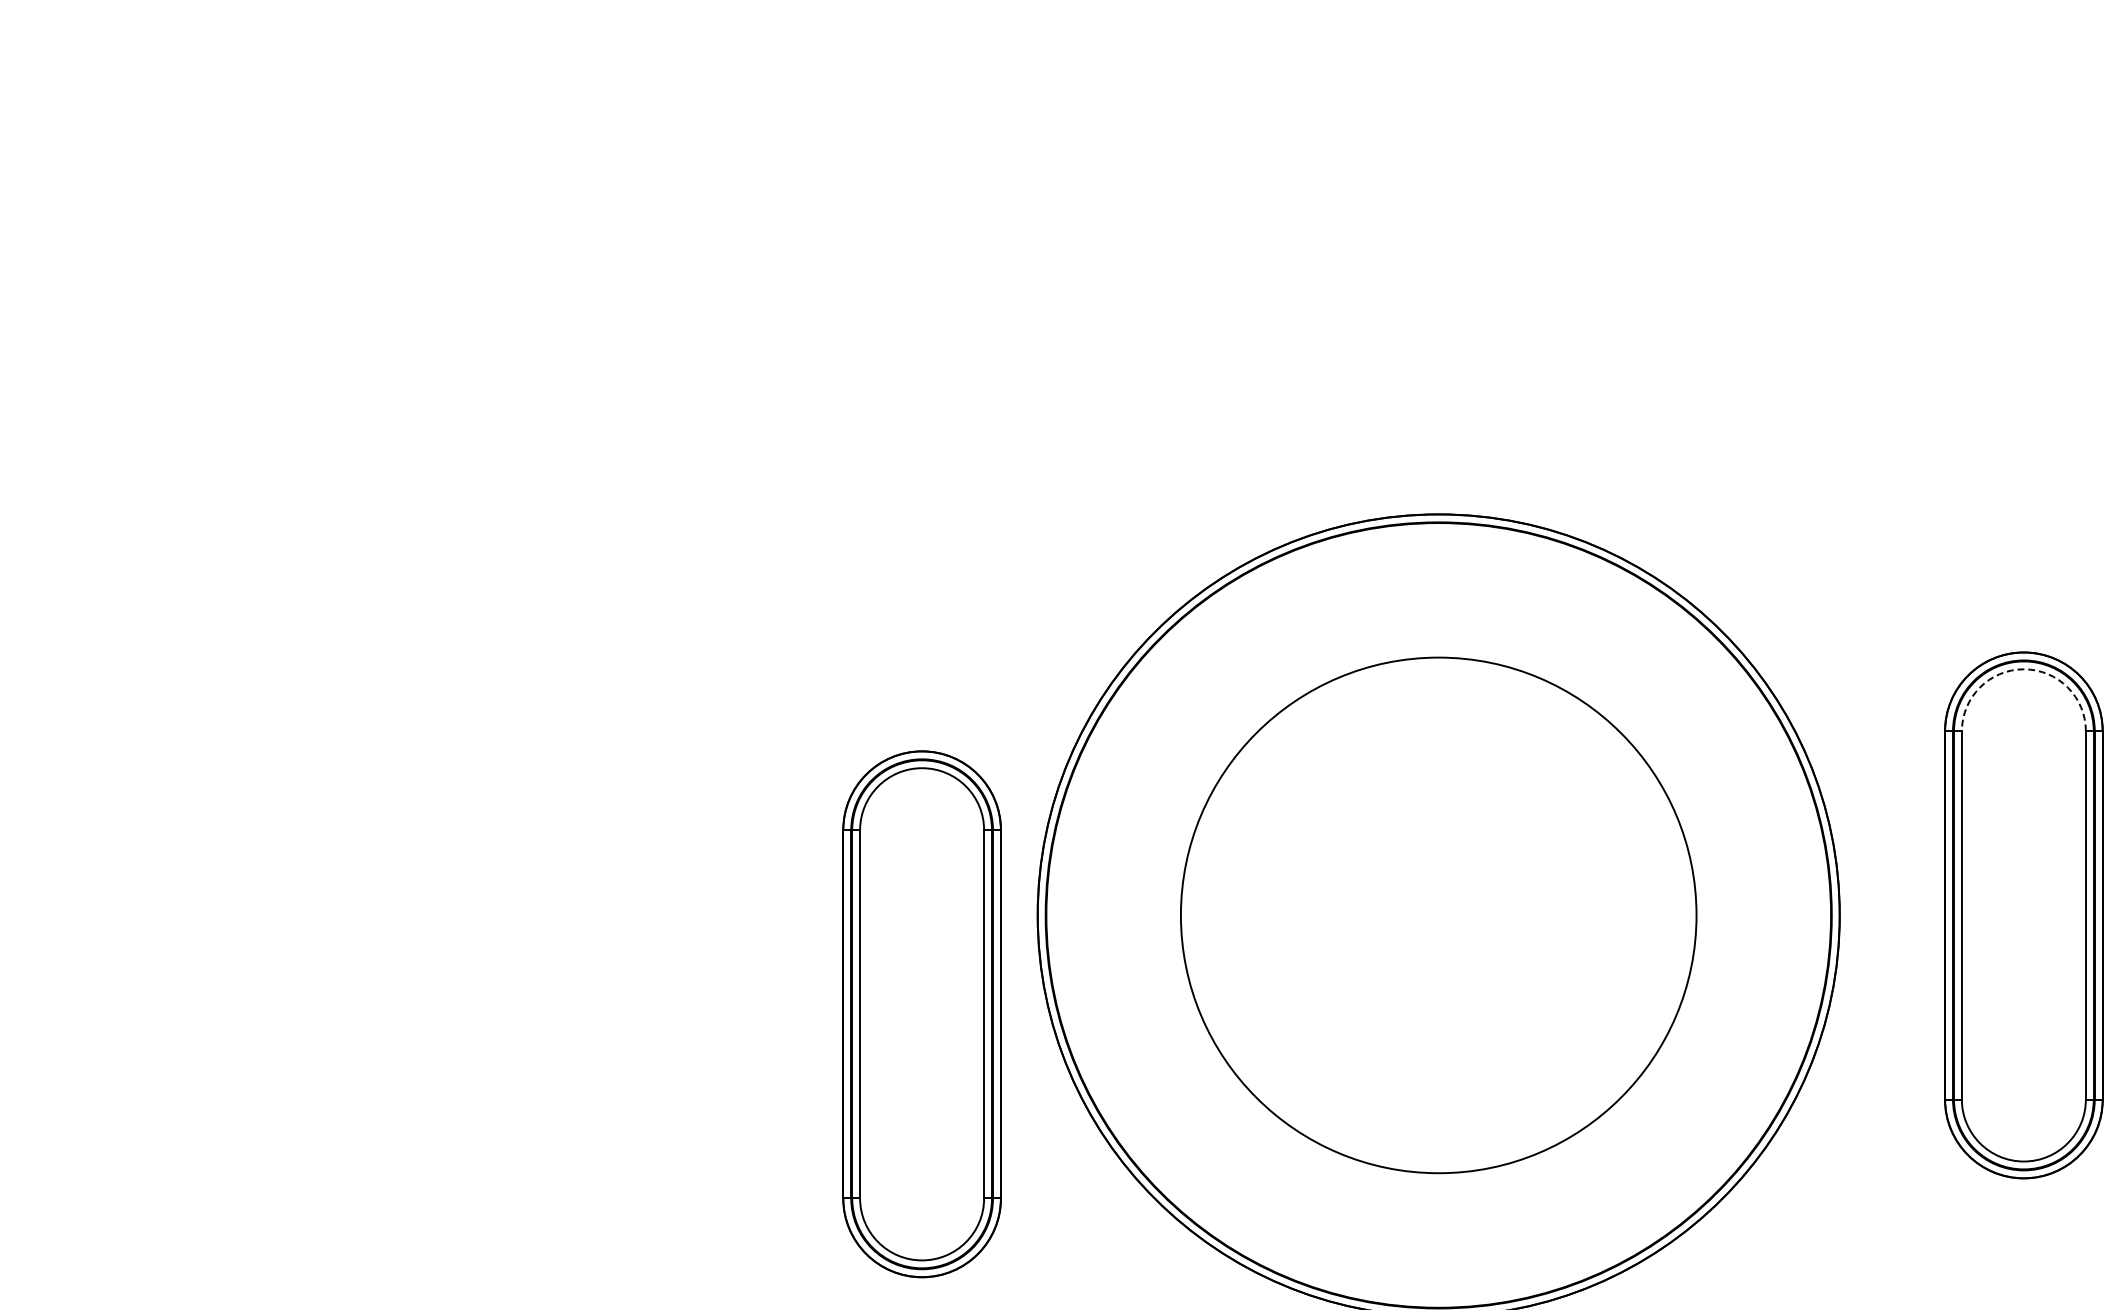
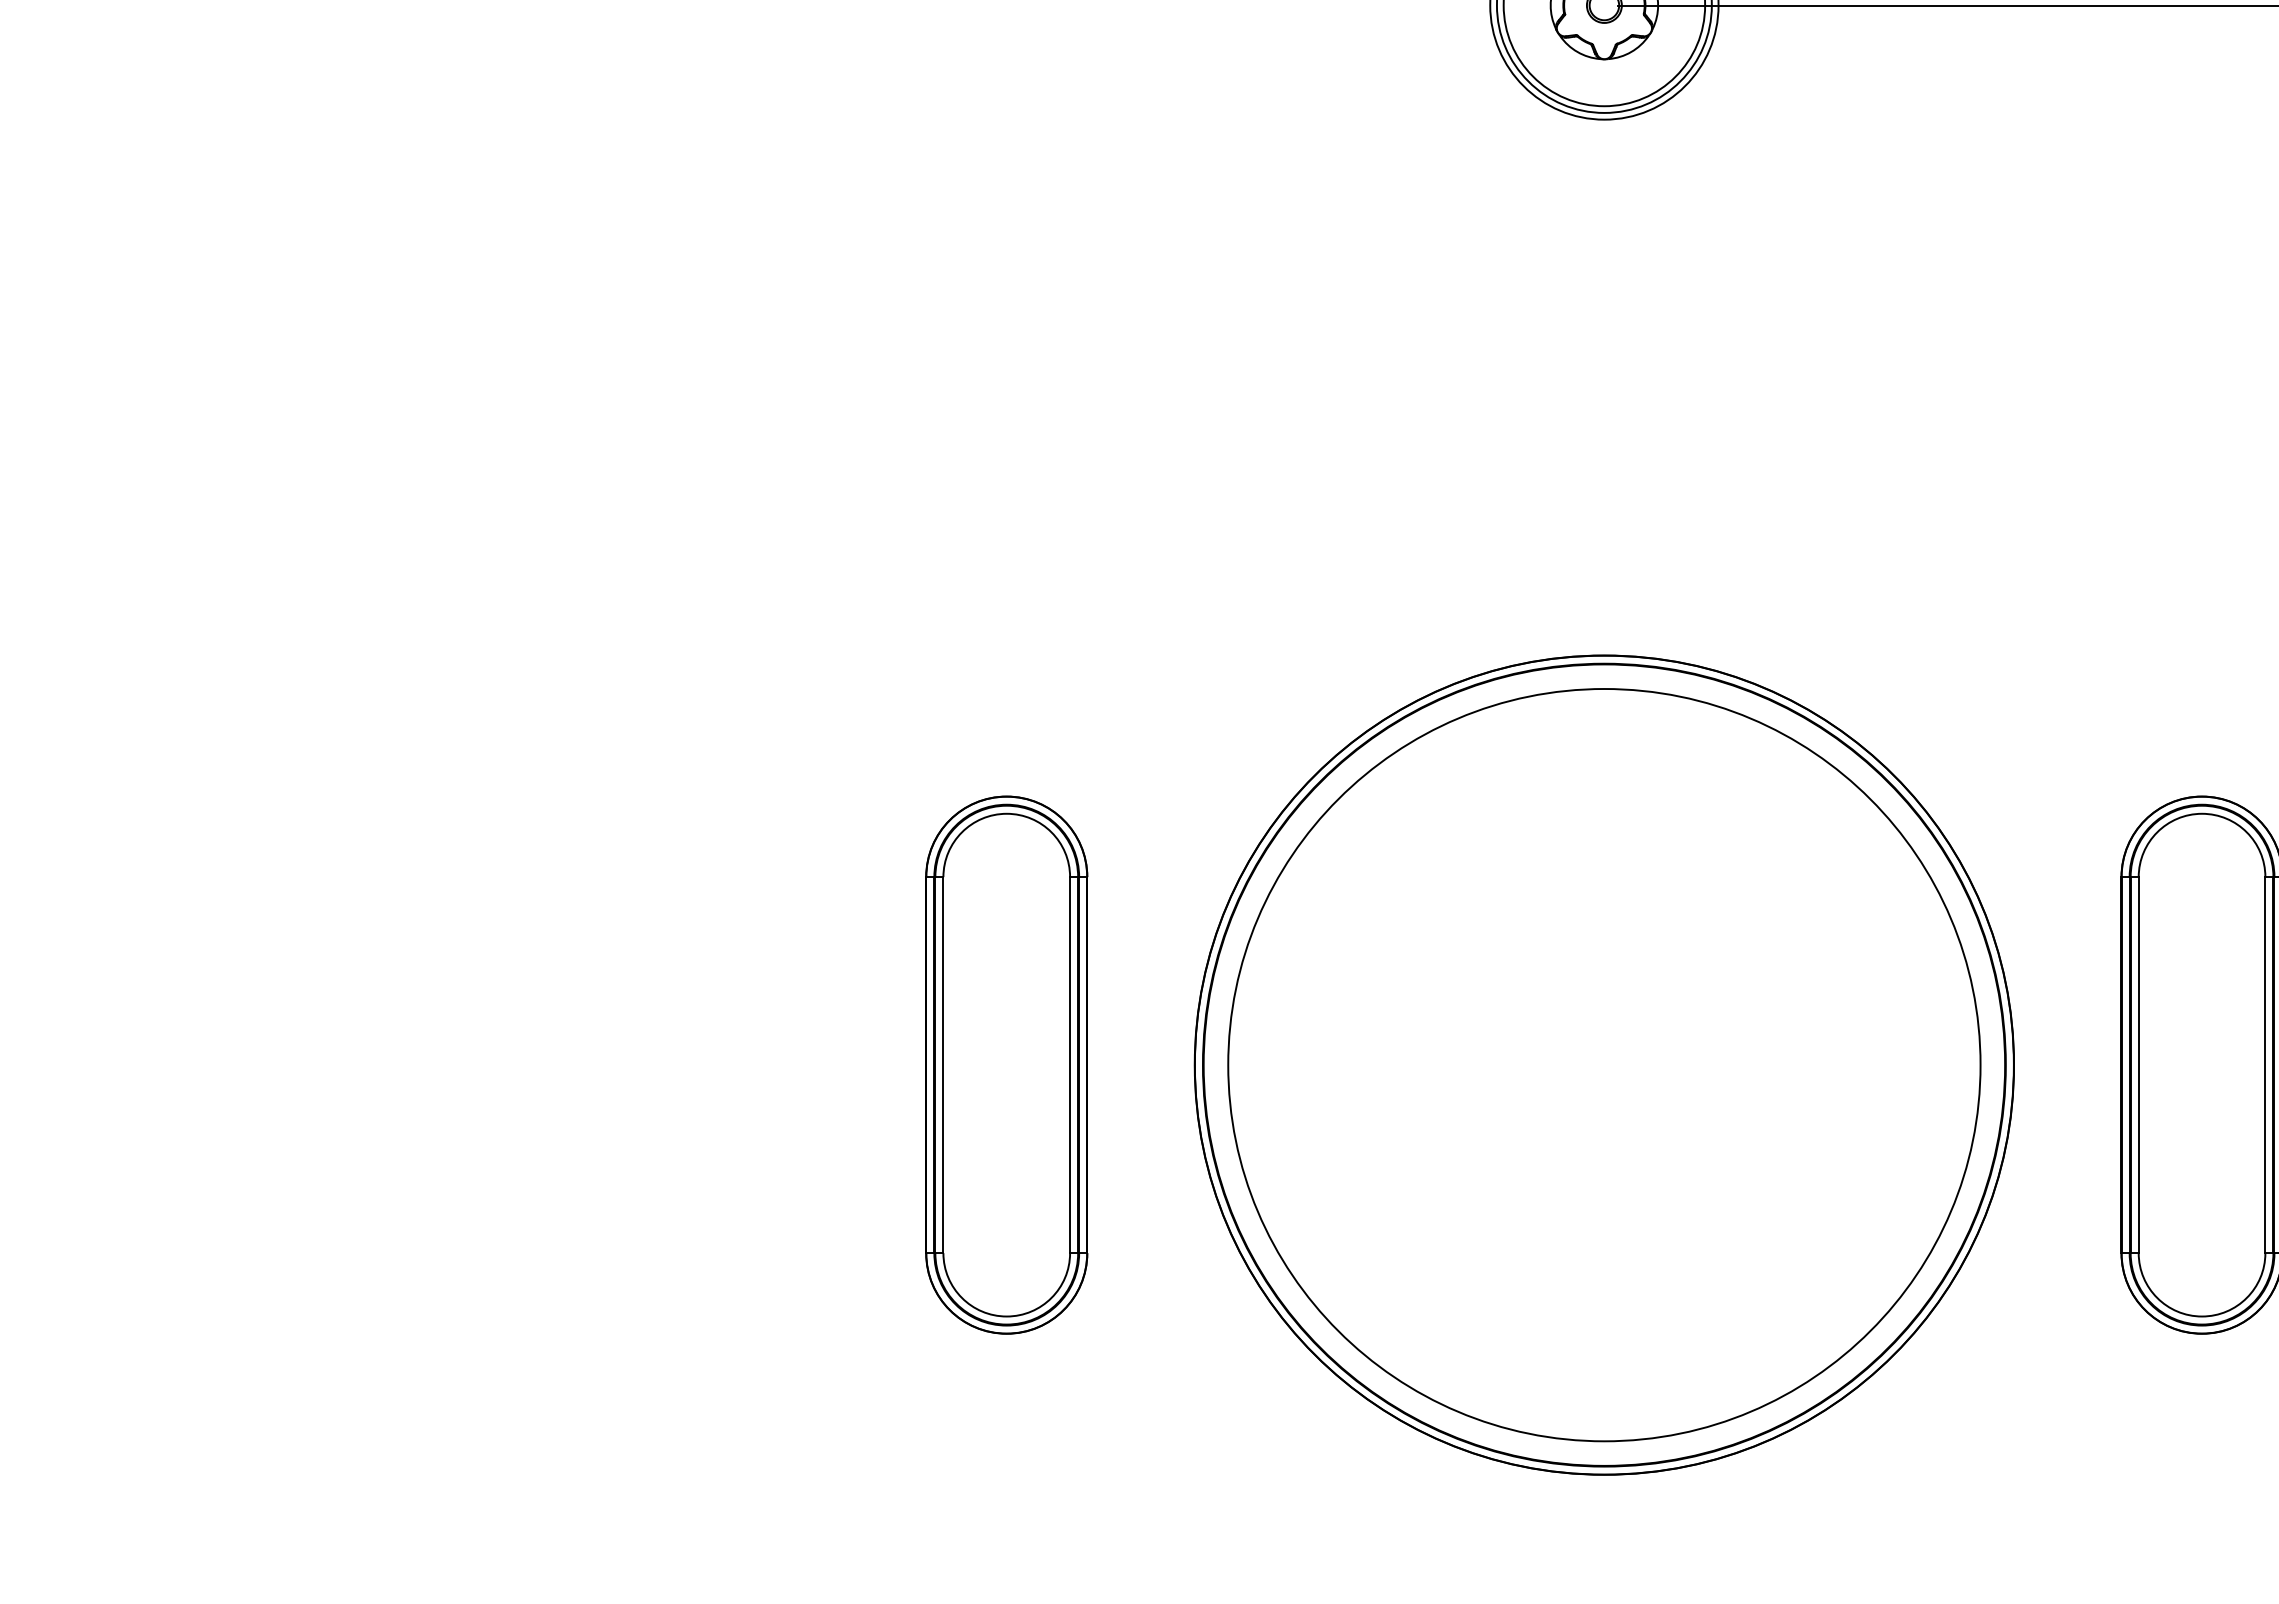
arc: (2024, 669) -> (2202, 813), dashed -> solid
circle: (1438, 915) -> (1604, 1065), size x1.43
part: (921, 1013) -> (1006, 1064), moved

